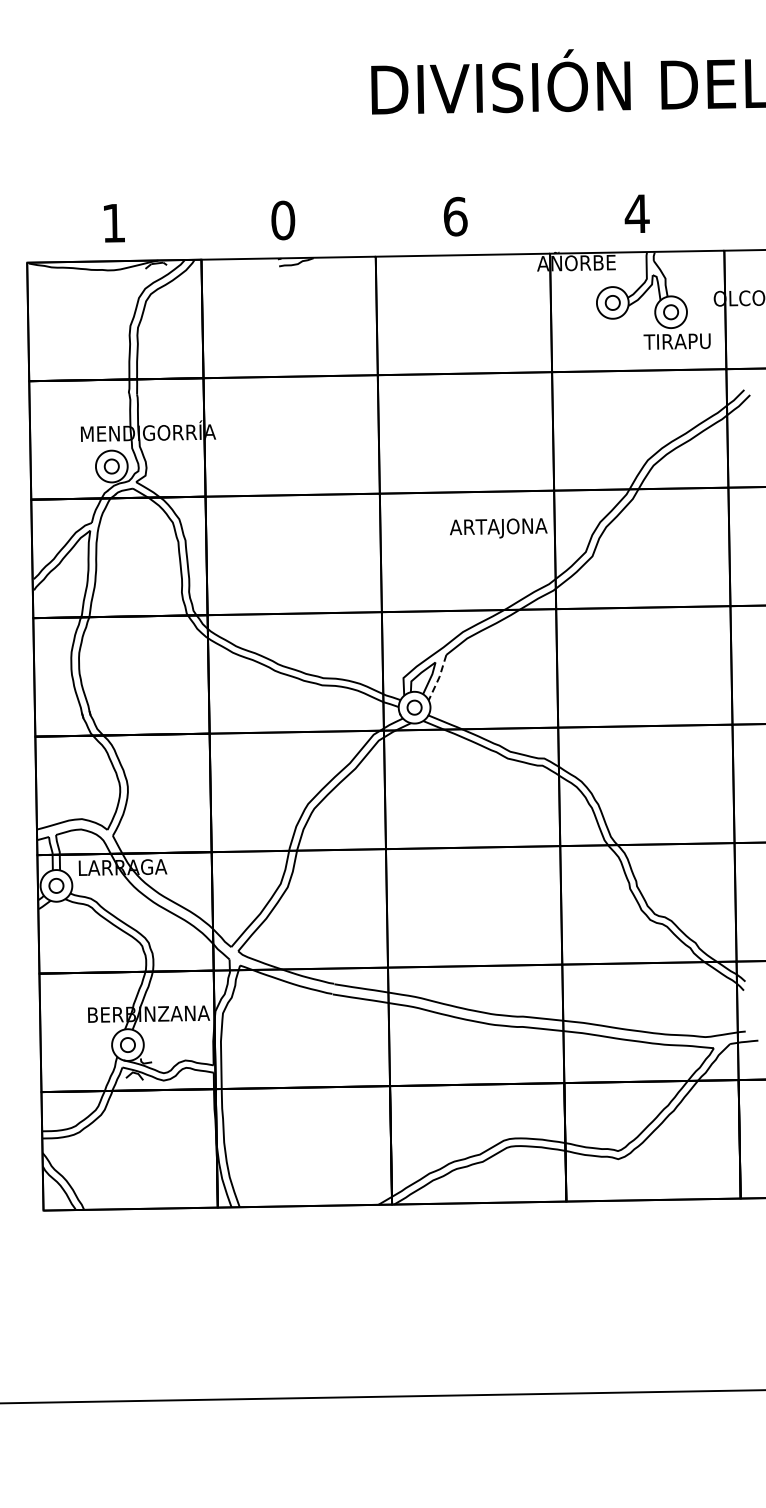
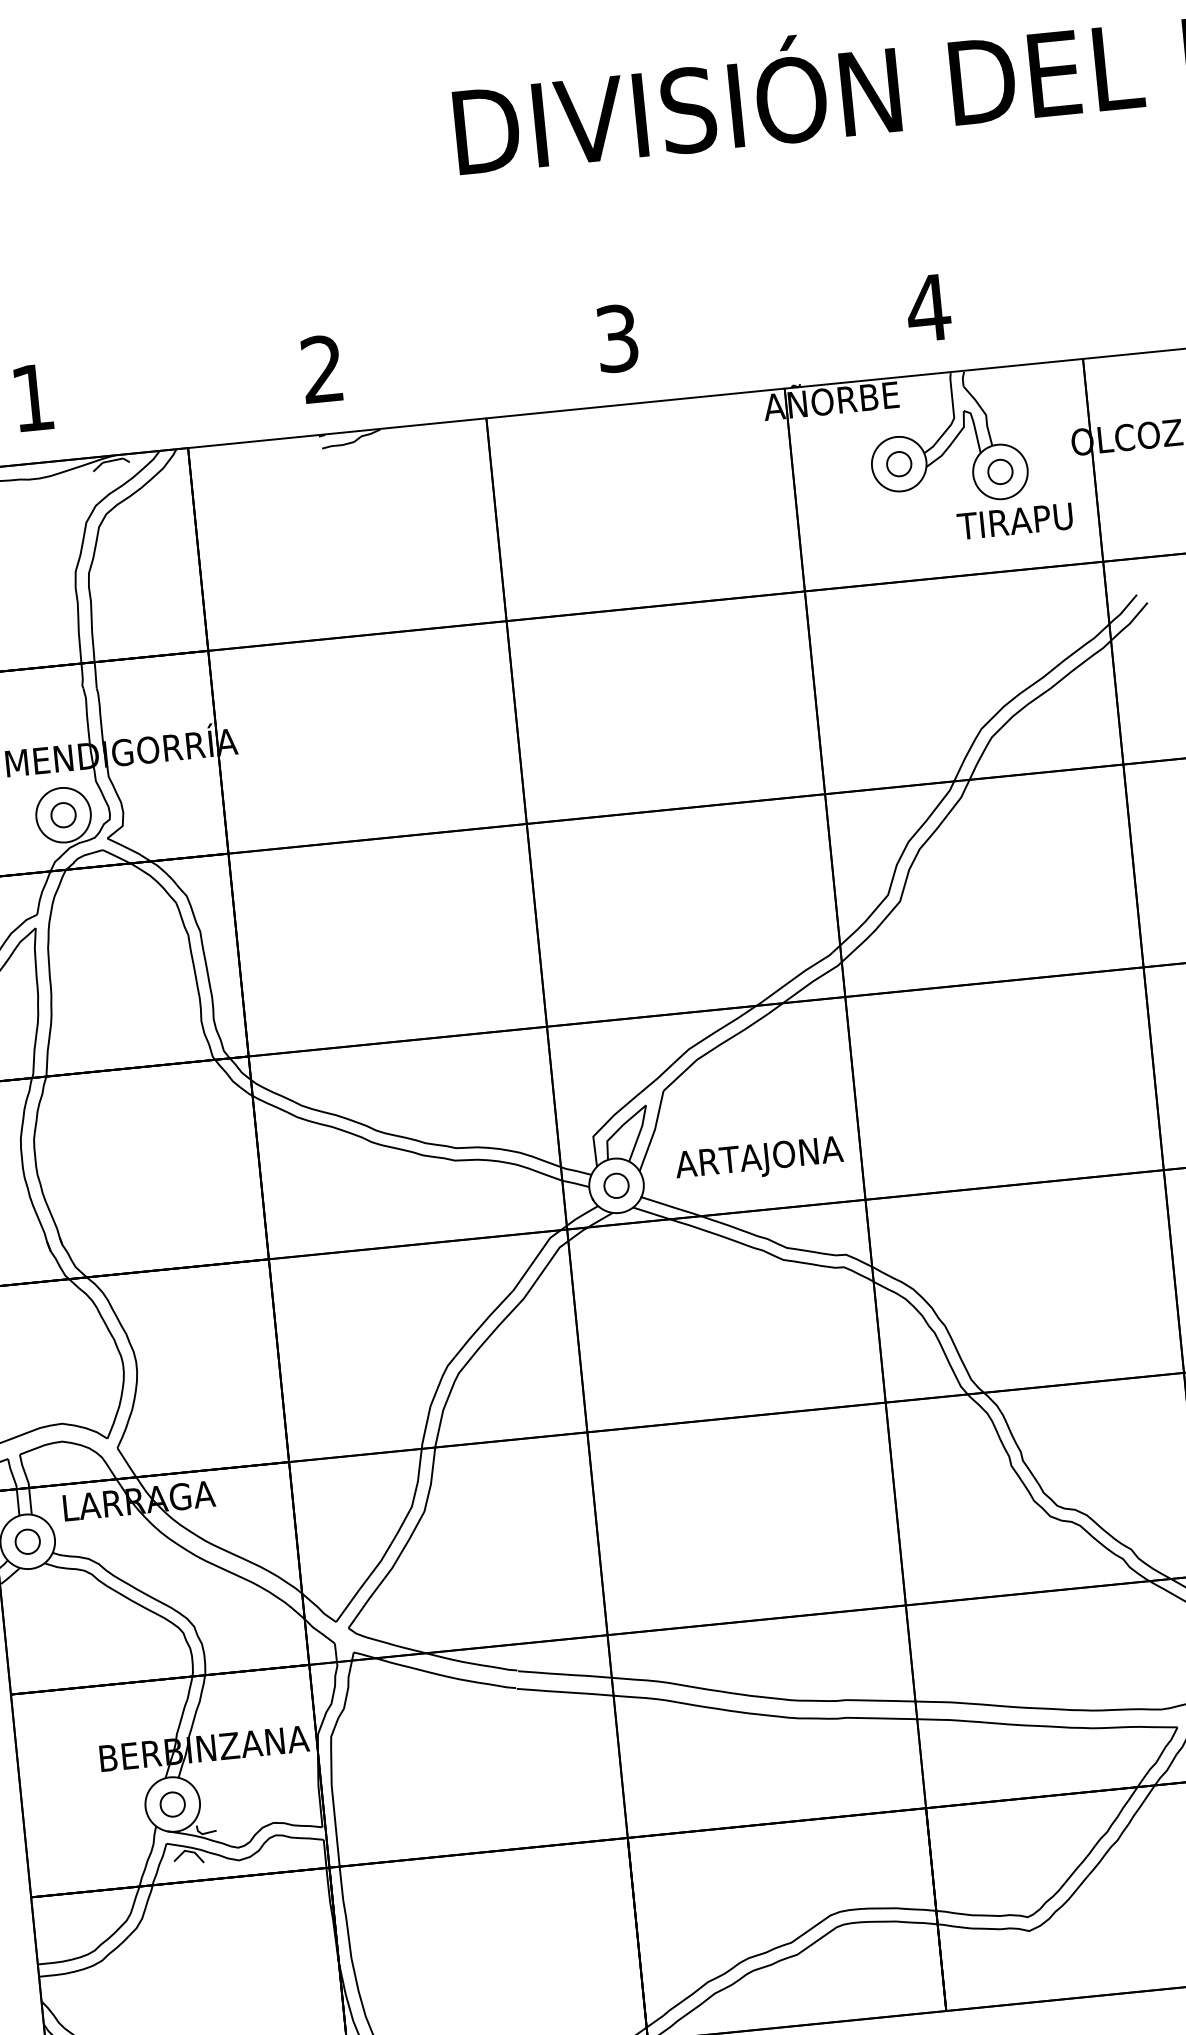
text: (455, 216) -> (617, 338), 6 -> 3
text: (283, 220) -> (323, 369), 0 -> 2
text: (498, 528) -> (759, 1160), moved
line: (439, 677) -> (654, 1130), dashed -> solid

